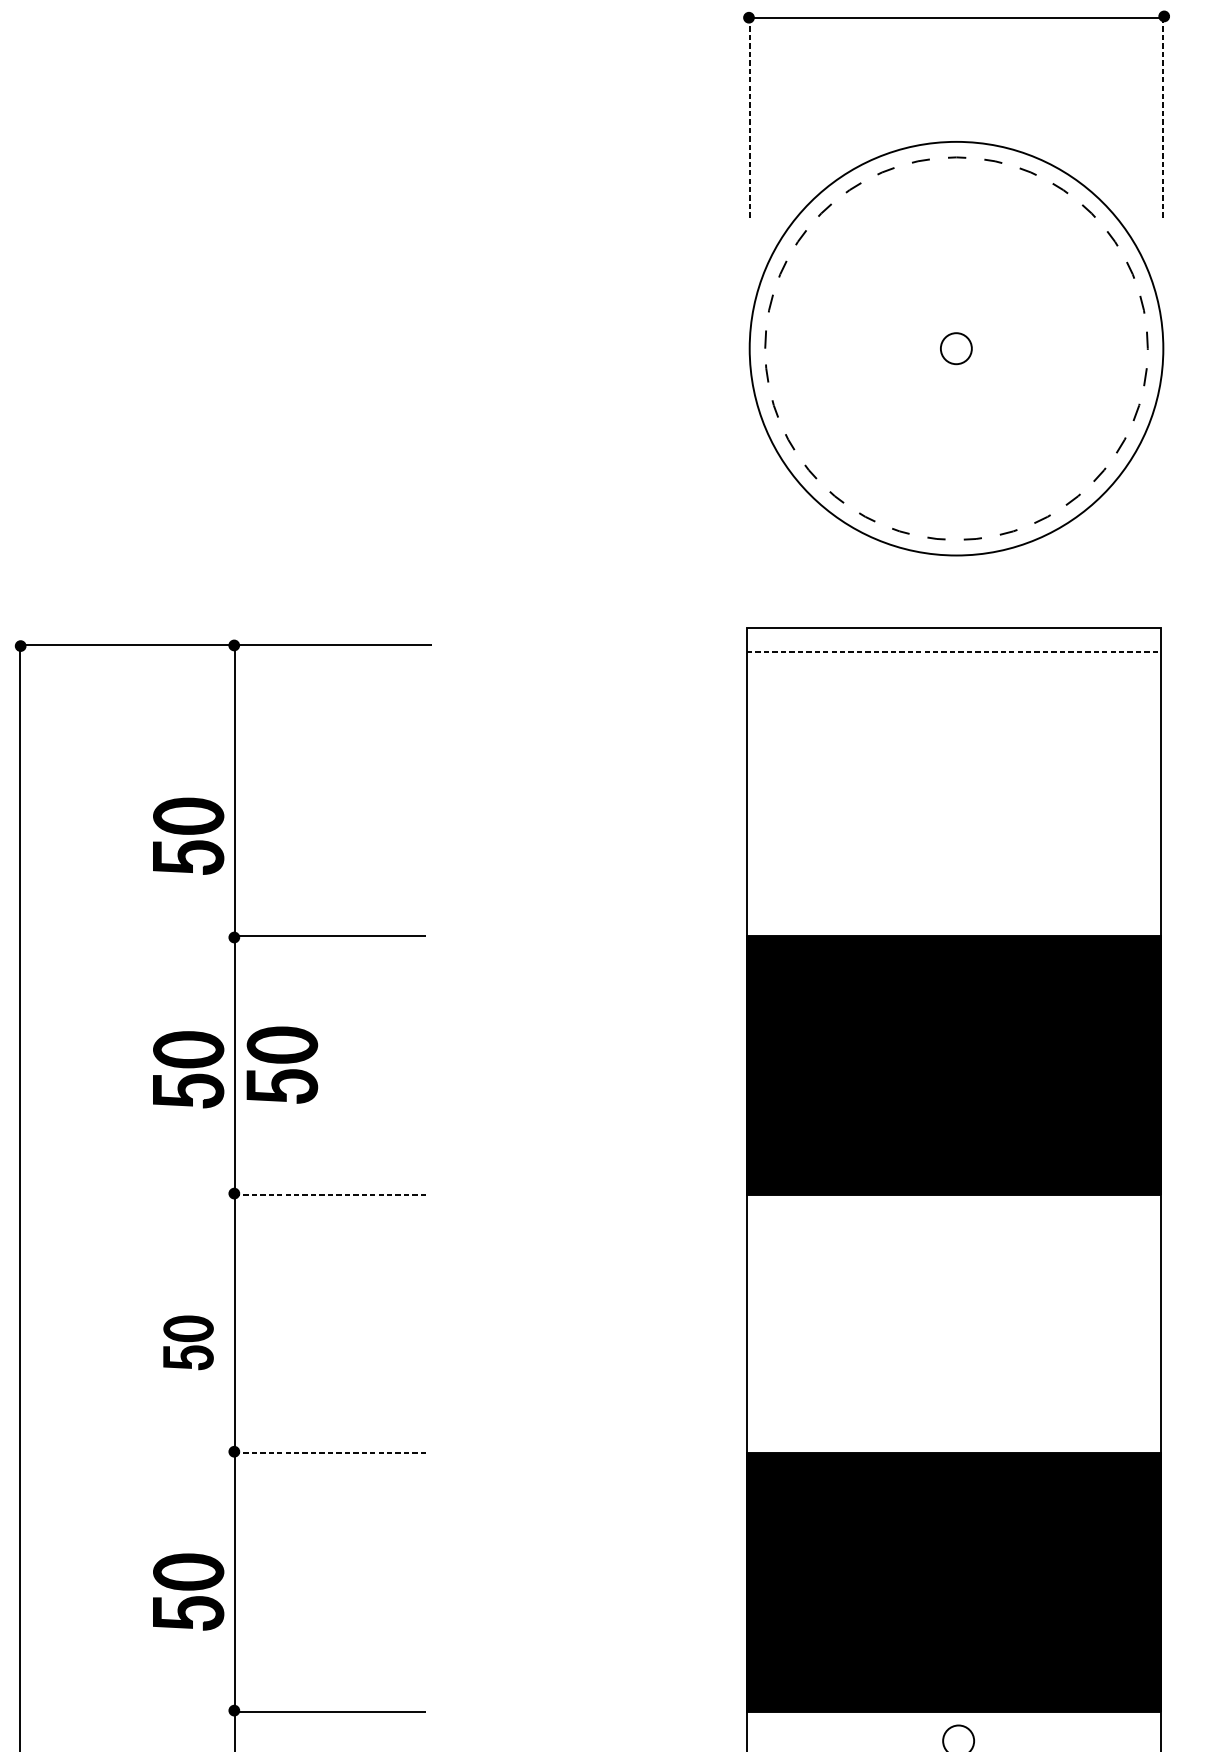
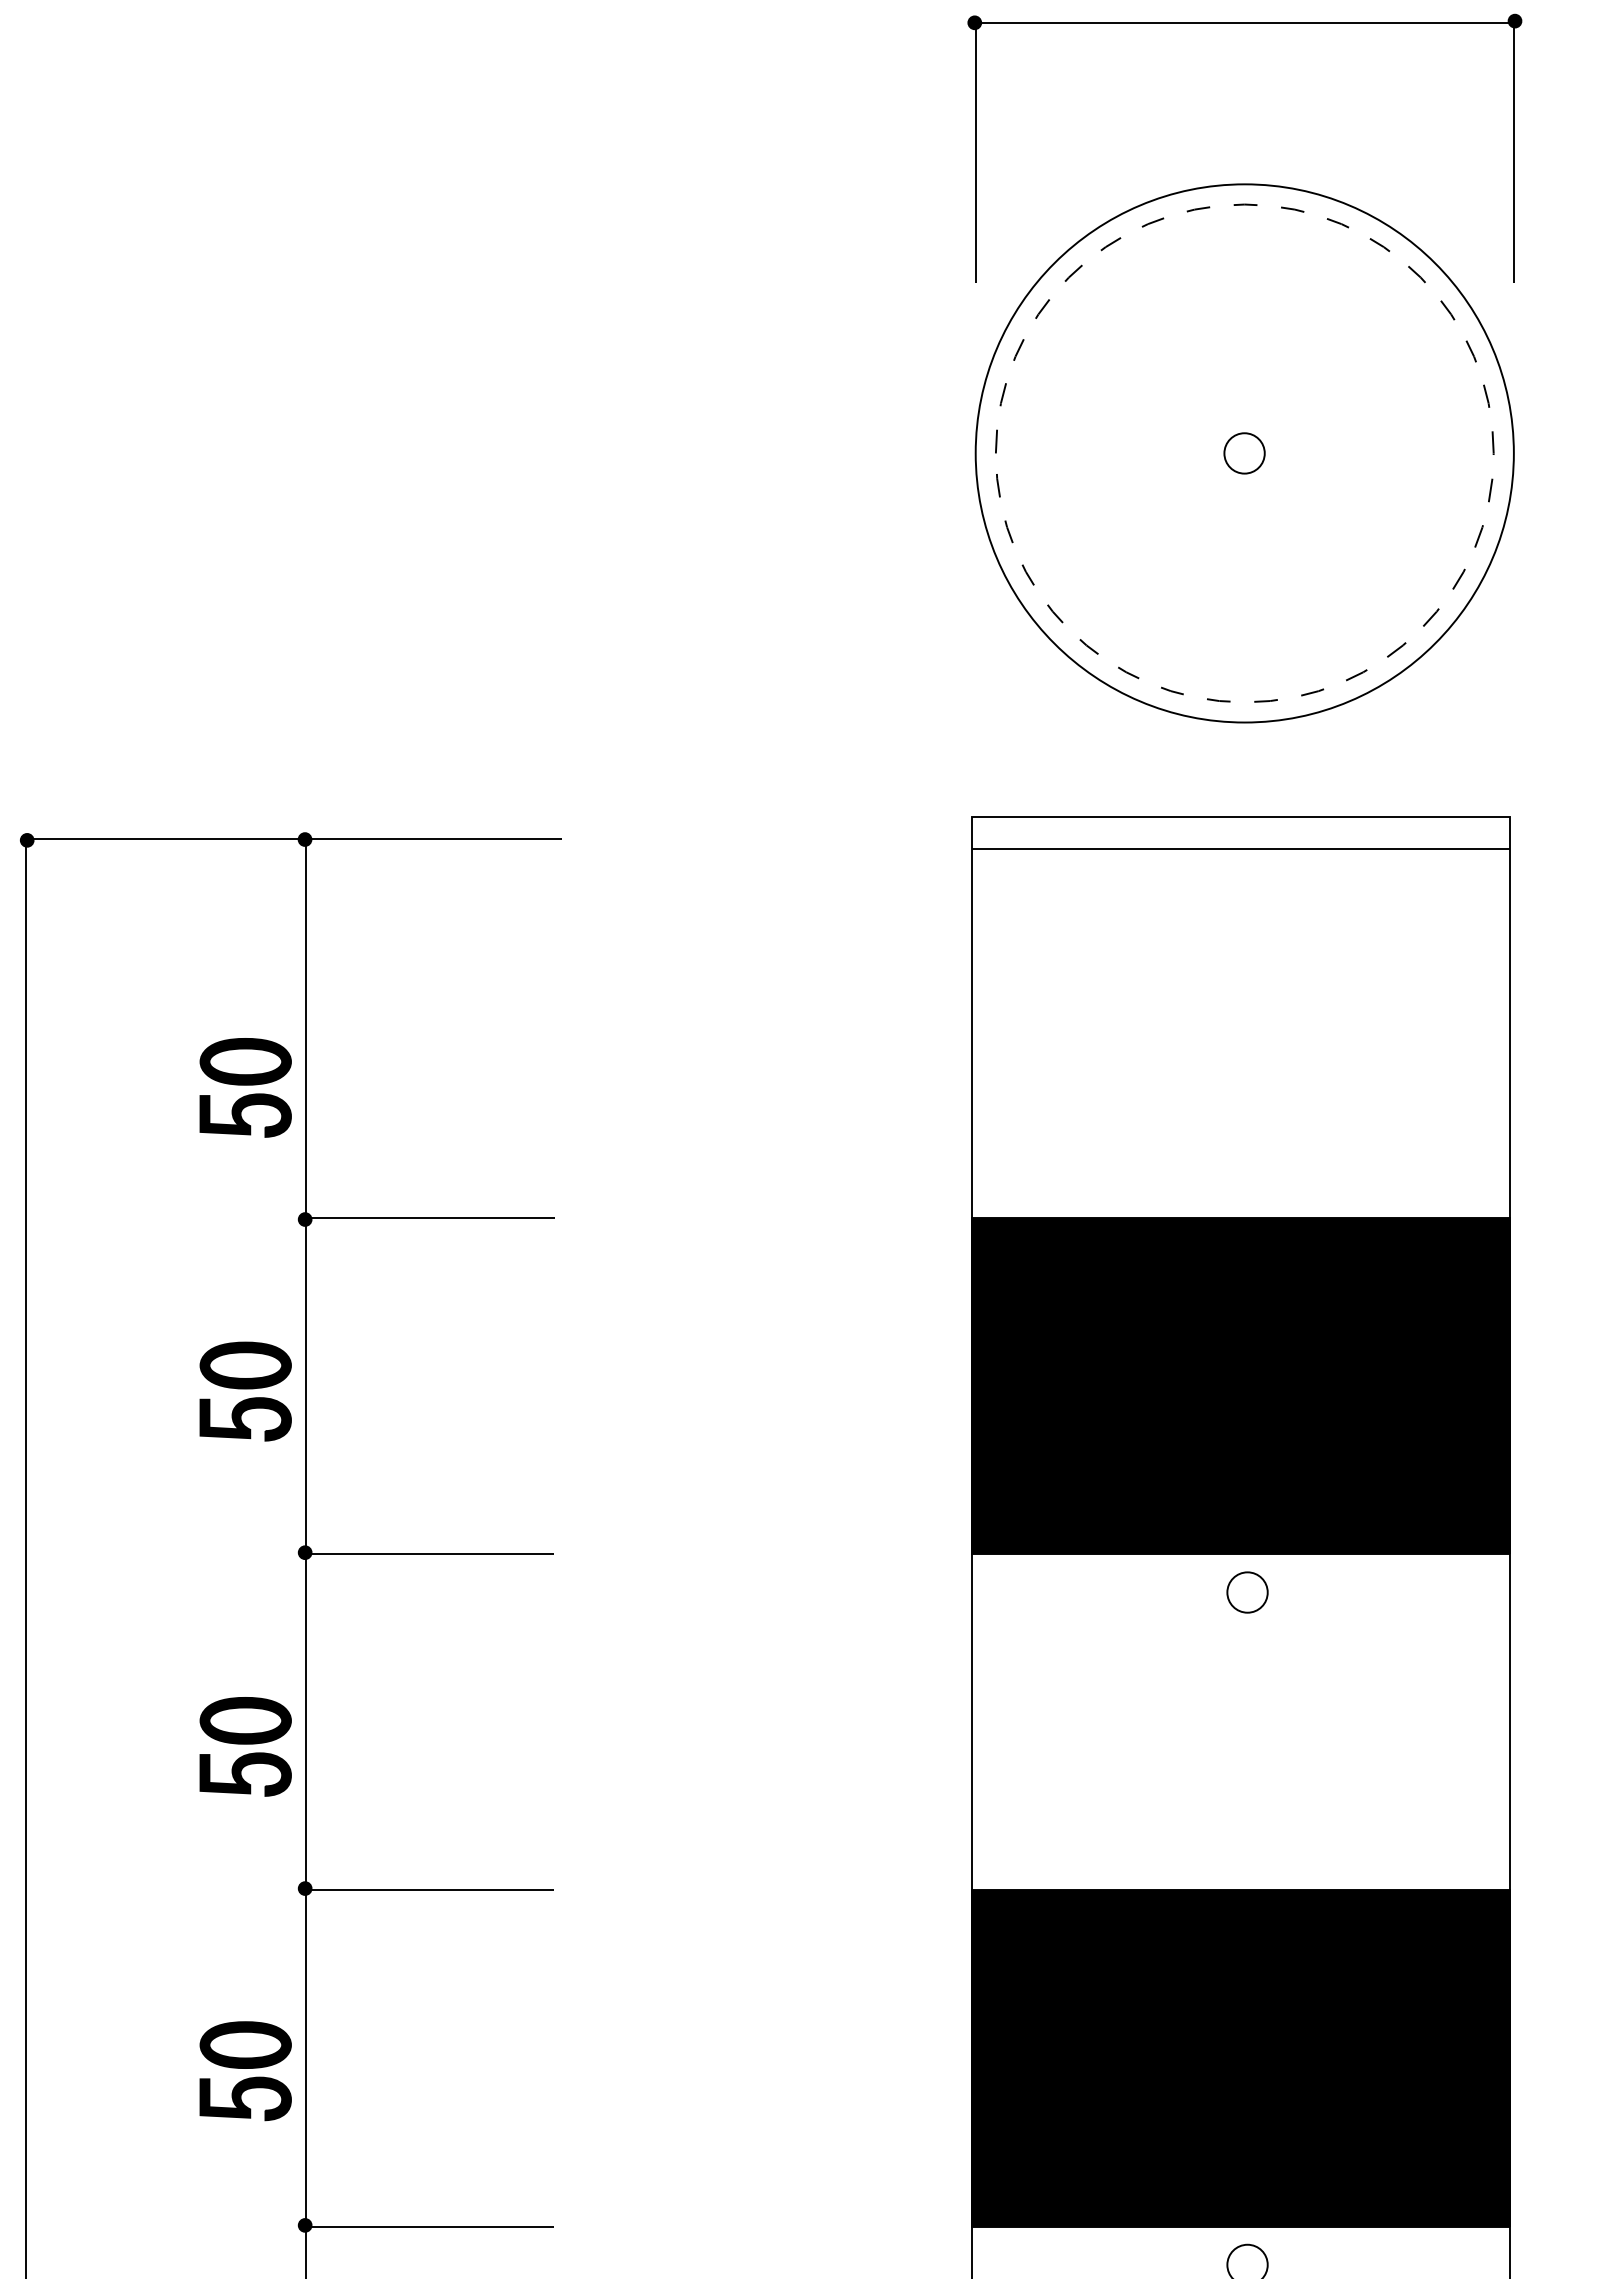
line: (749, 117) -> (975, 152), dashed -> solid
line: (1163, 117) -> (1513, 152), dashed -> solid
line: (953, 652) -> (1241, 848), dashed -> solid
part: (282, 1065) -> (367, 1385), removed
line: (330, 1194) -> (430, 1554), dashed -> solid
part: (958, 1224) -> (1247, 1592), added
part: (188, 1342) -> (245, 1746), size x1.43
line: (330, 1453) -> (430, 1890), dashed -> solid

